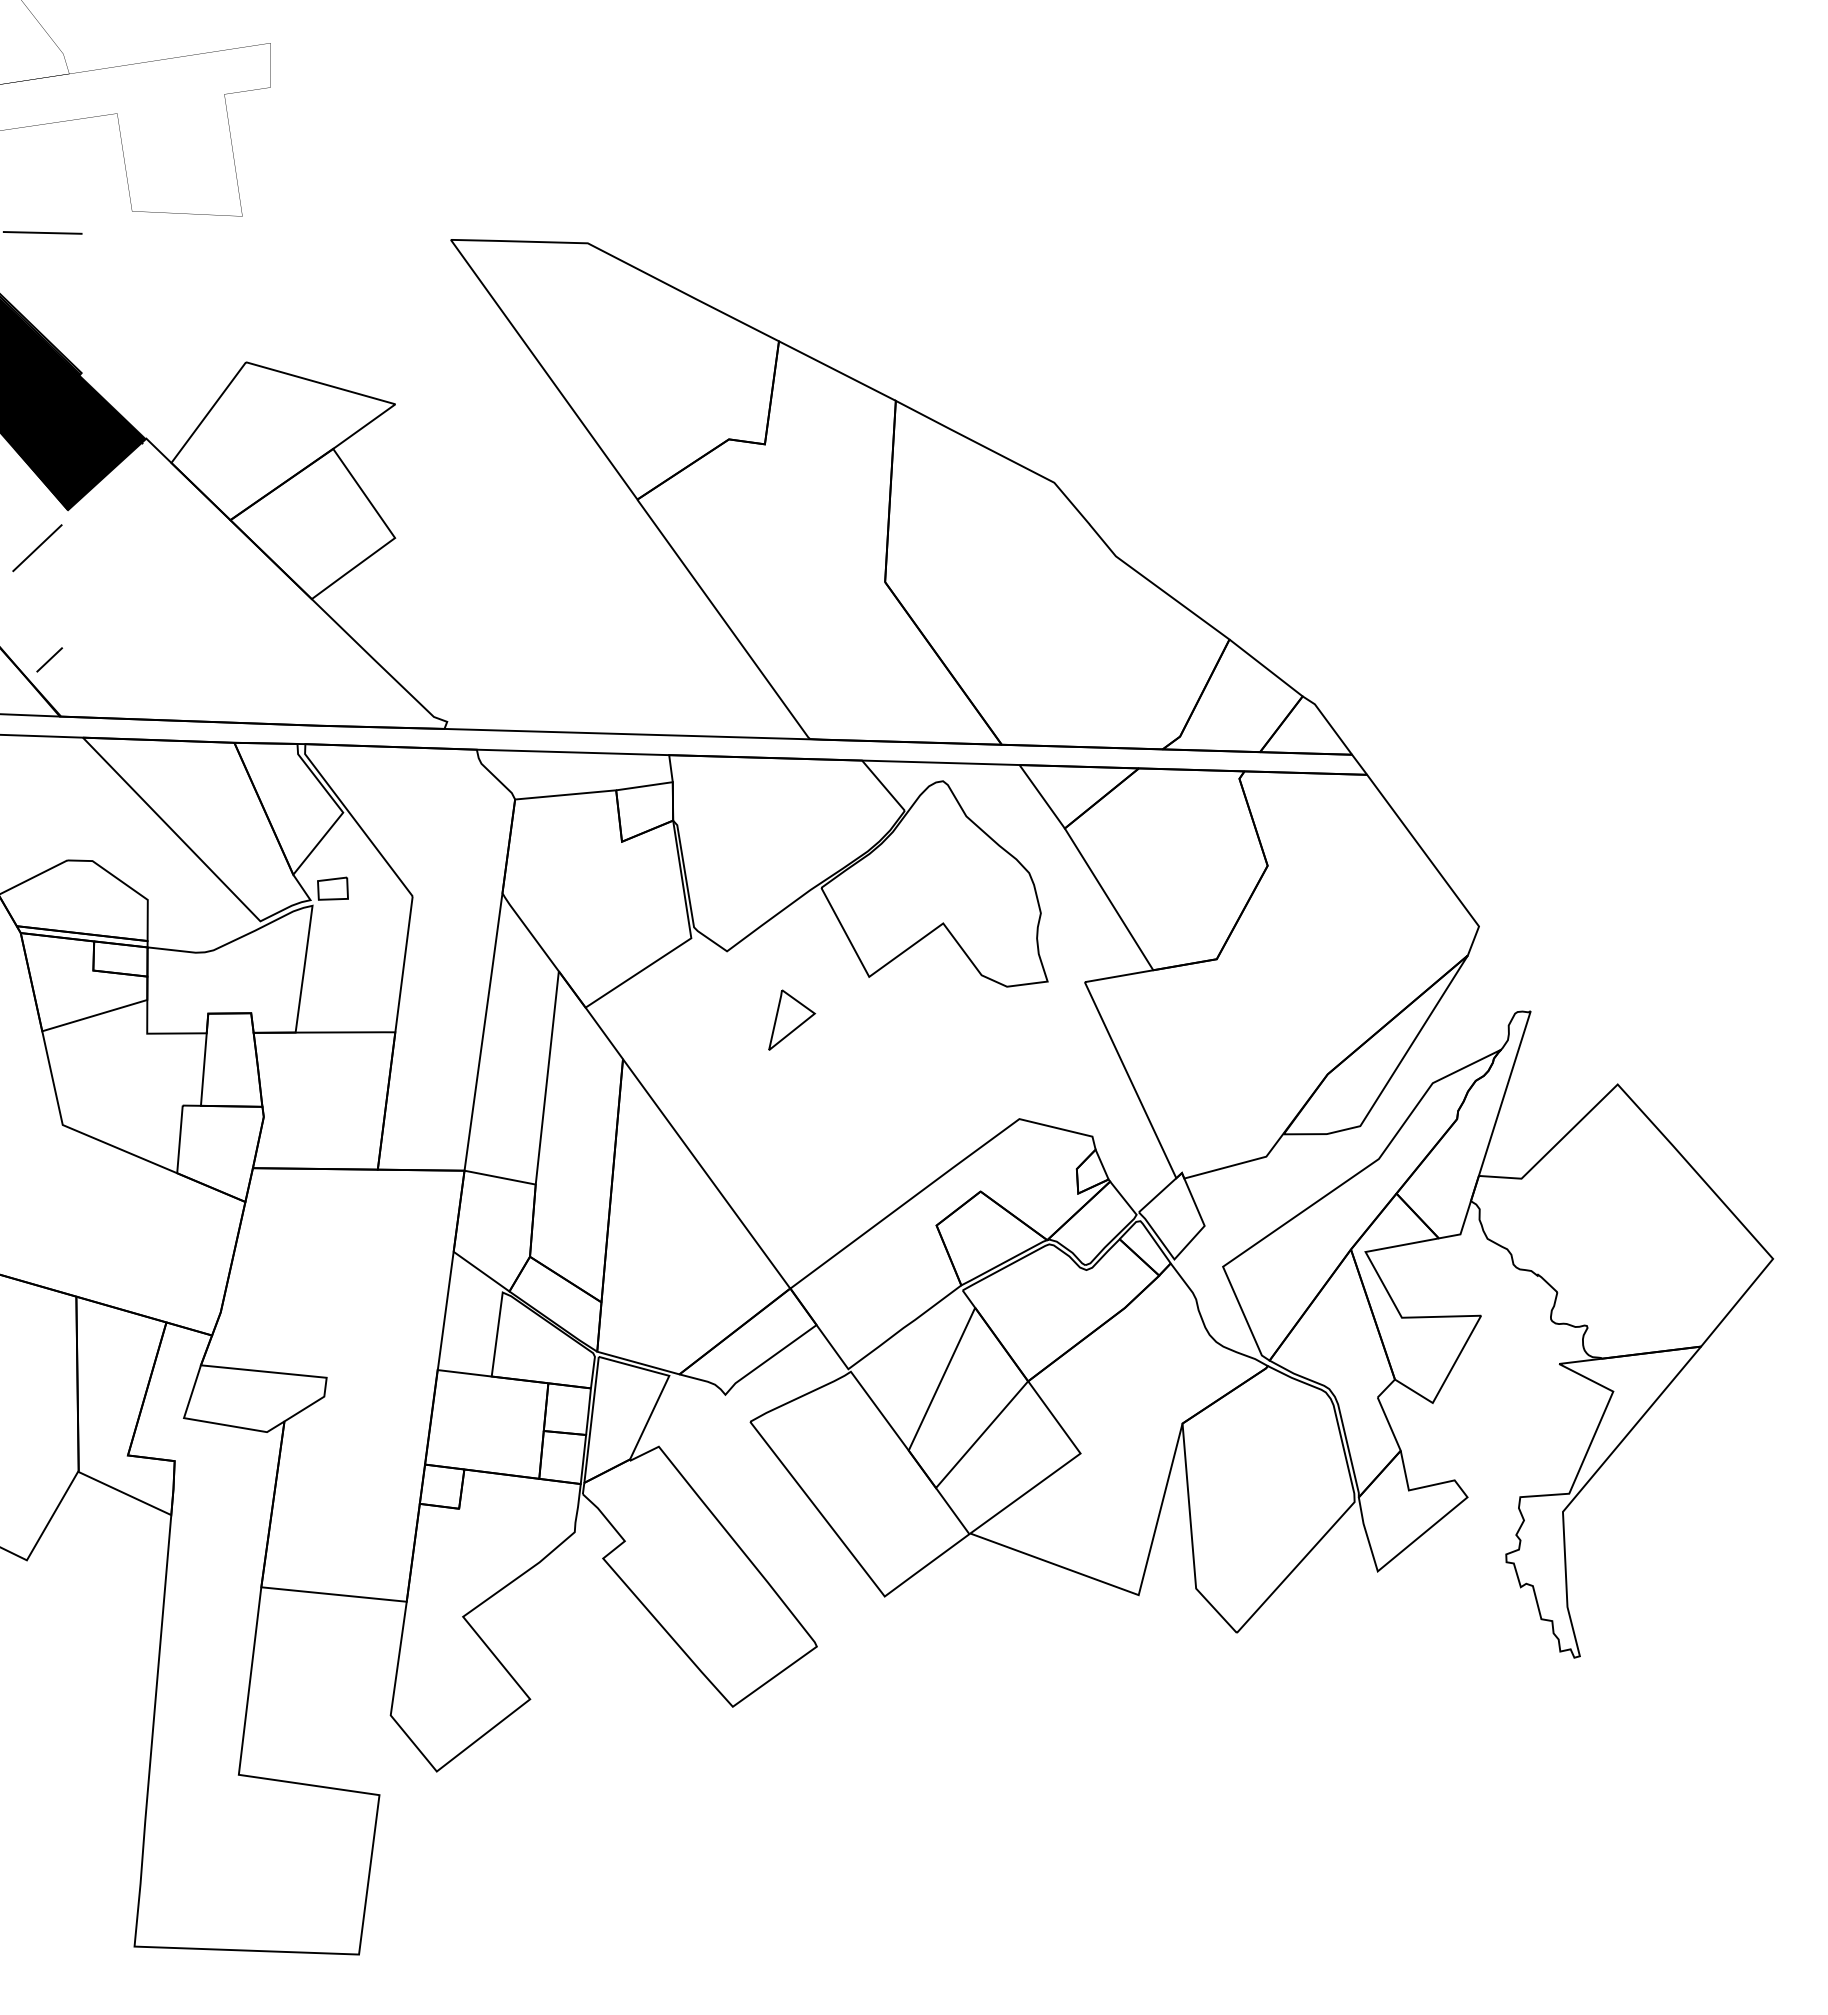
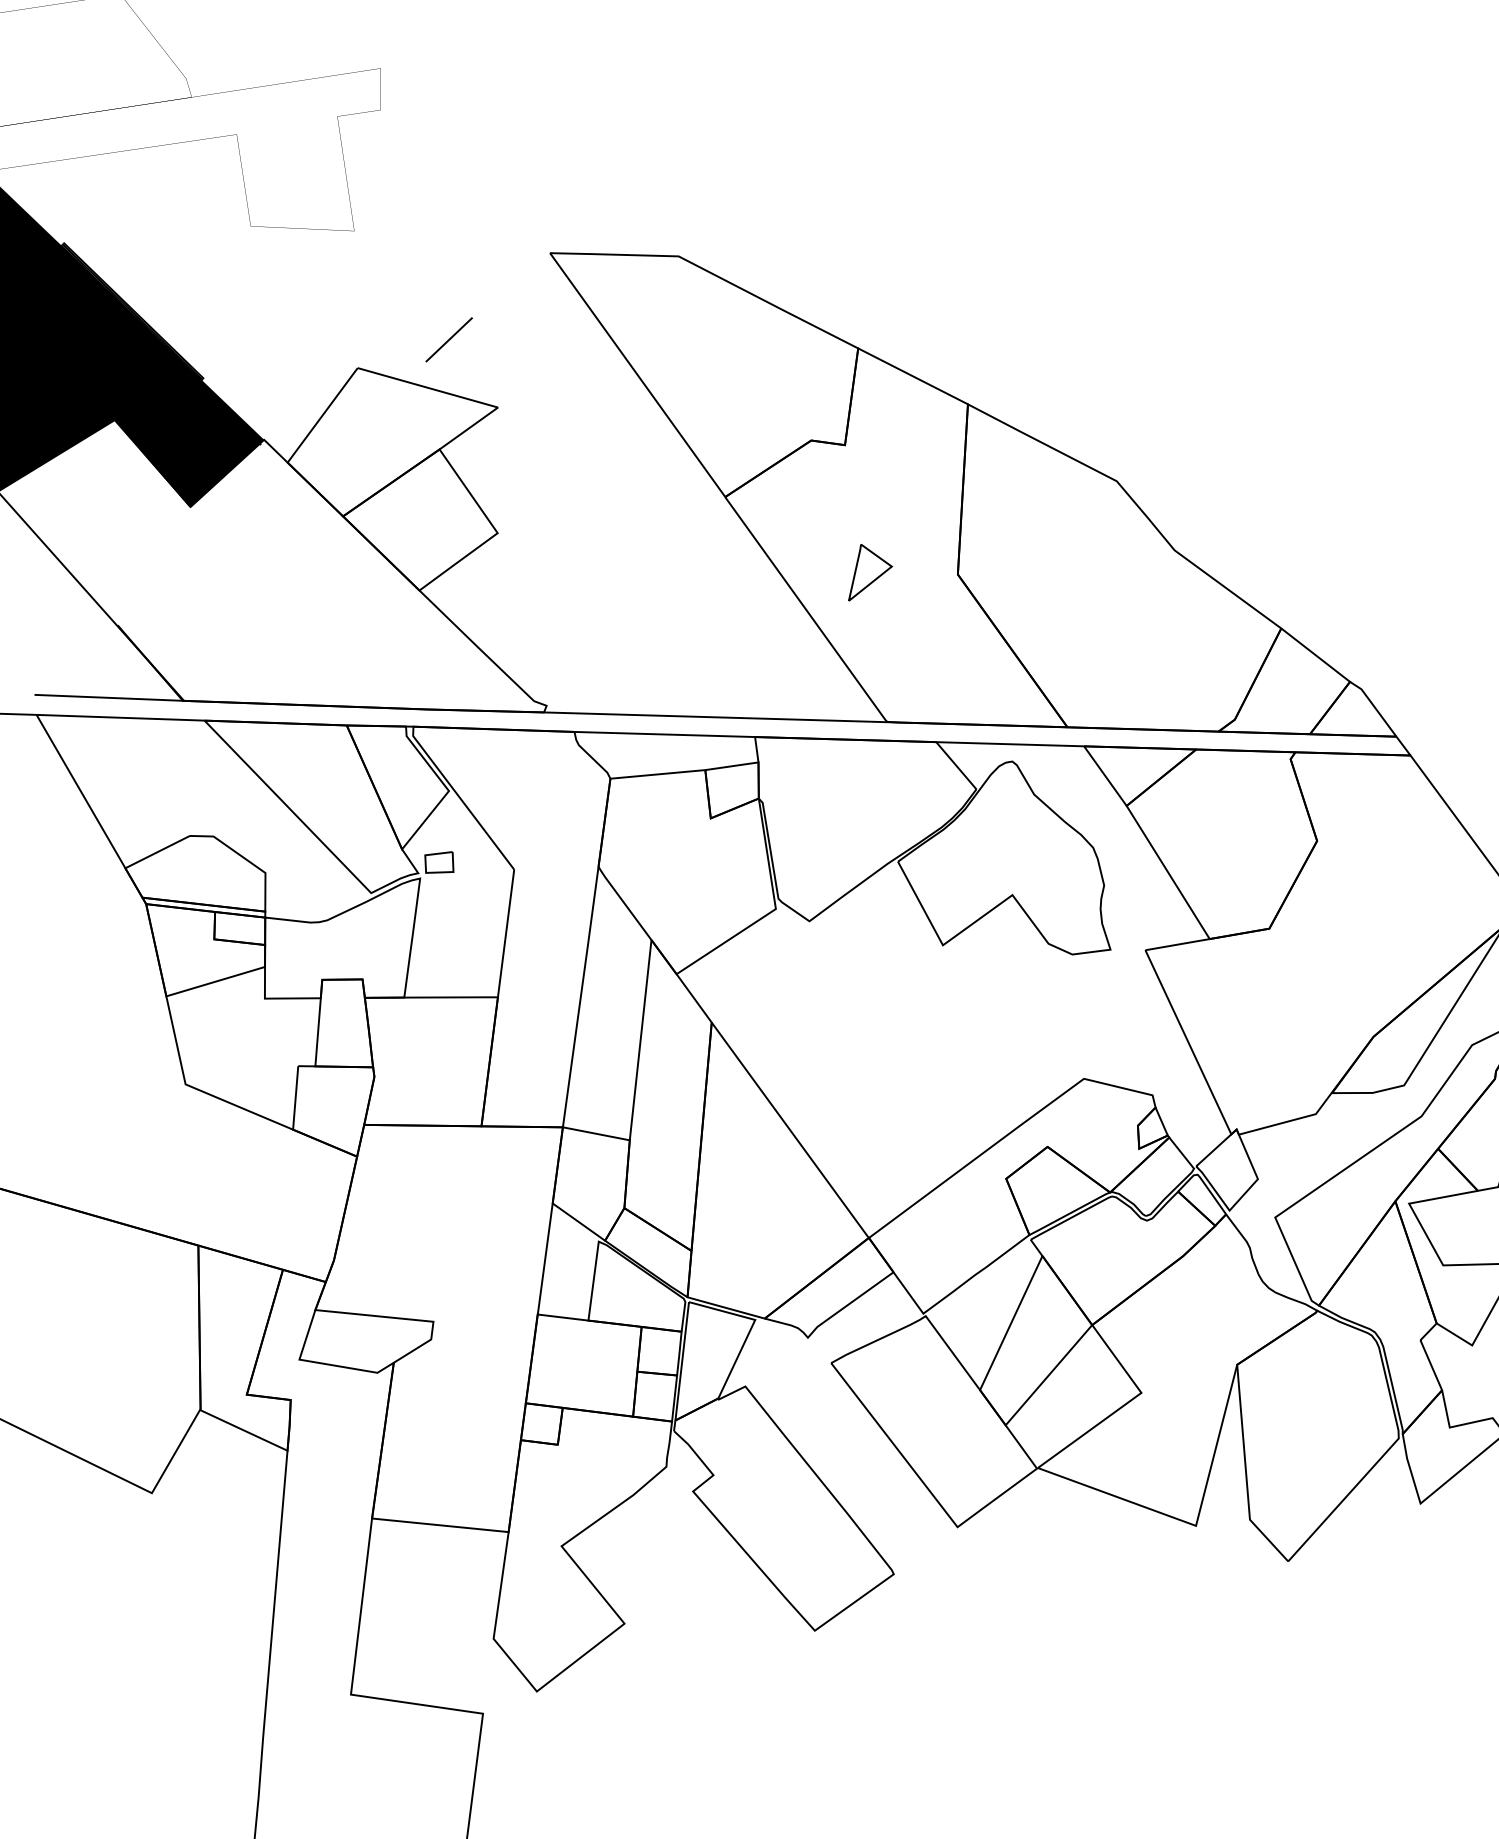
line: (42, 232) -> (166, 246), removed
line: (37, 548) -> (449, 340), moved
line: (49, 659) -> (173, 647), removed
part: (792, 1019) -> (870, 572), moved

